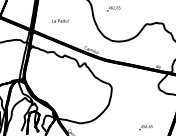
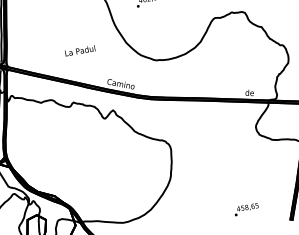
text: (60, 20) -> (80, 50), moved

